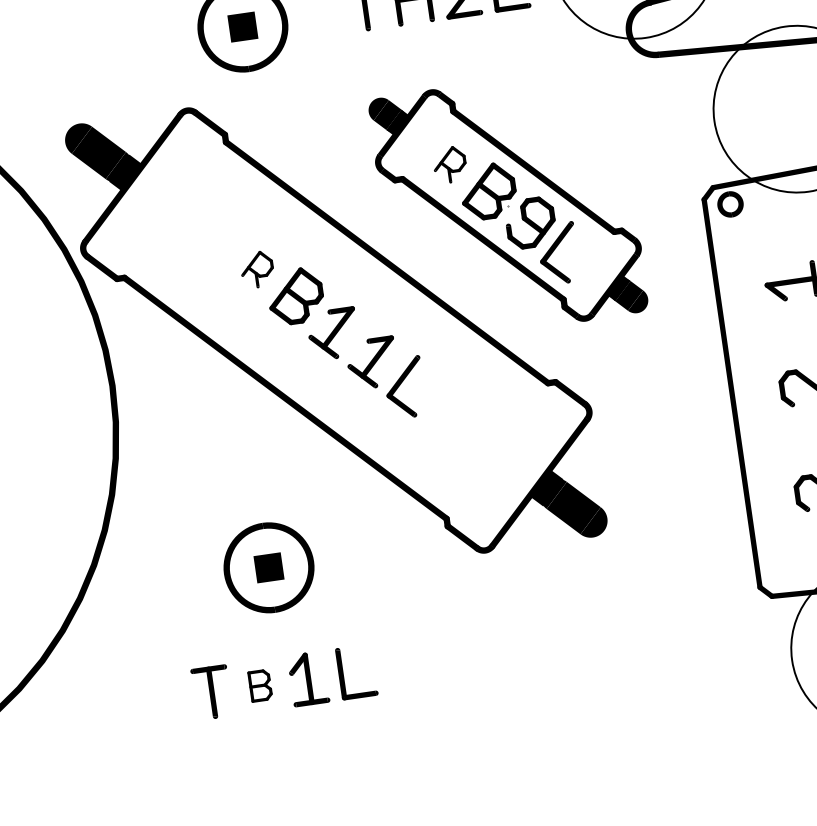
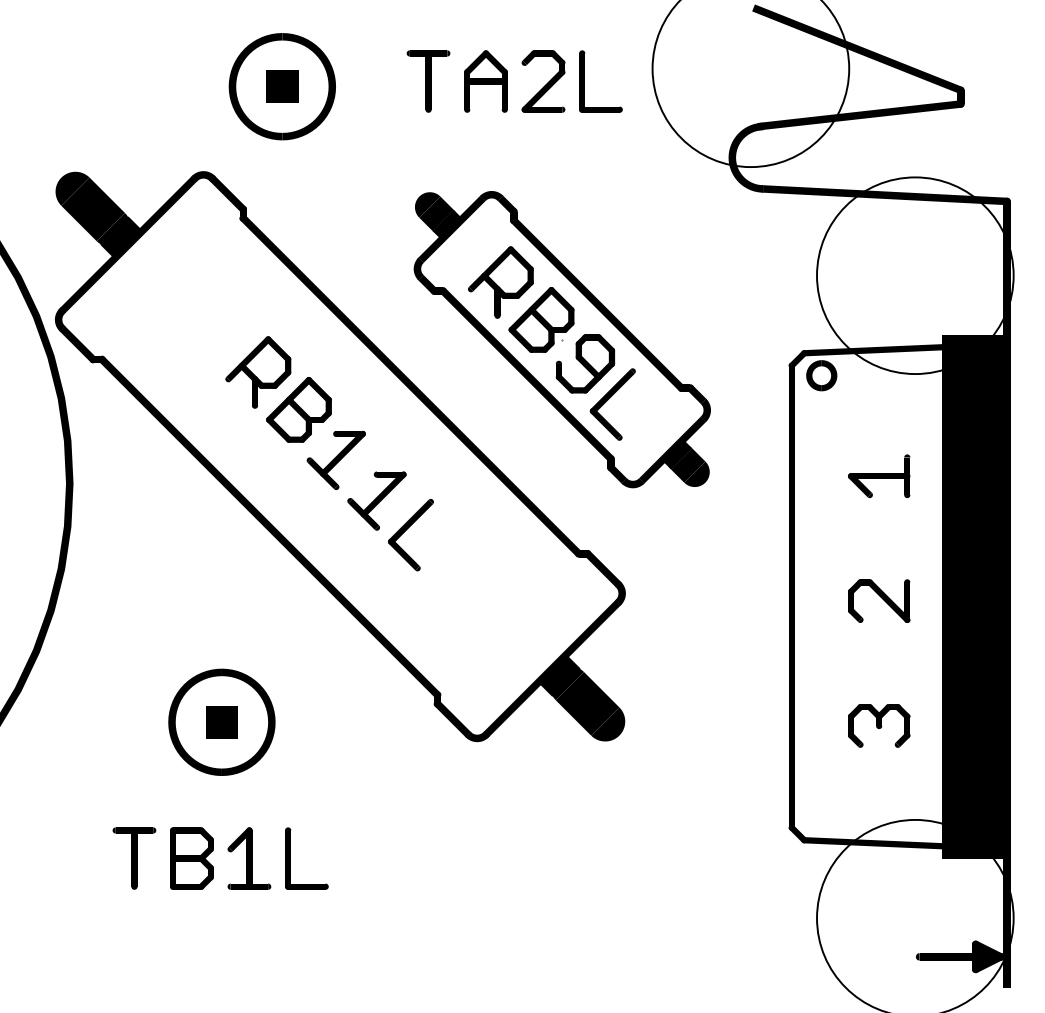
part: (449, 165) -> (500, 282), size x1.67
part: (257, 269) -> (258, 372), size x1.67
part: (259, 685) -> (191, 858), size x1.67

